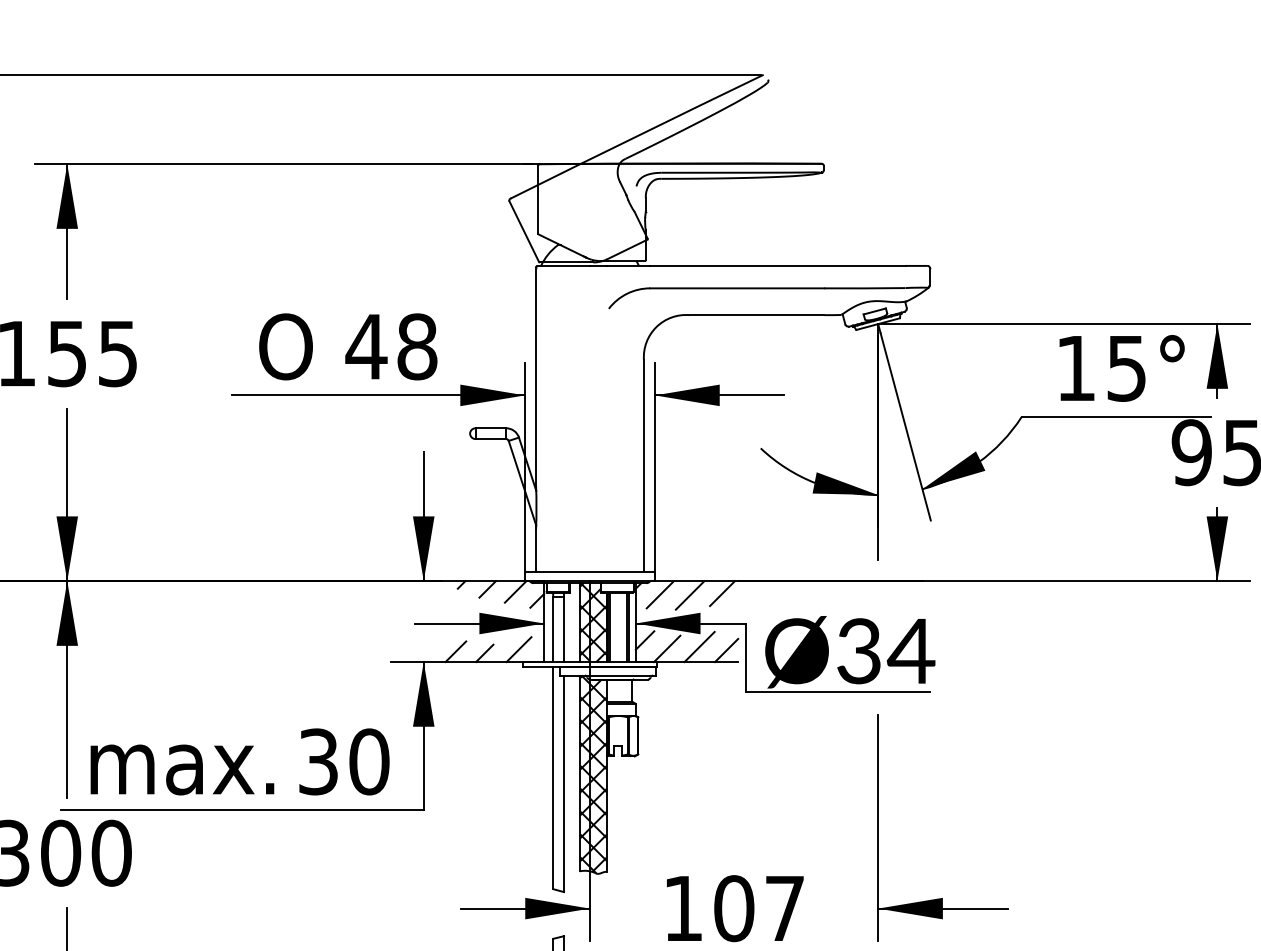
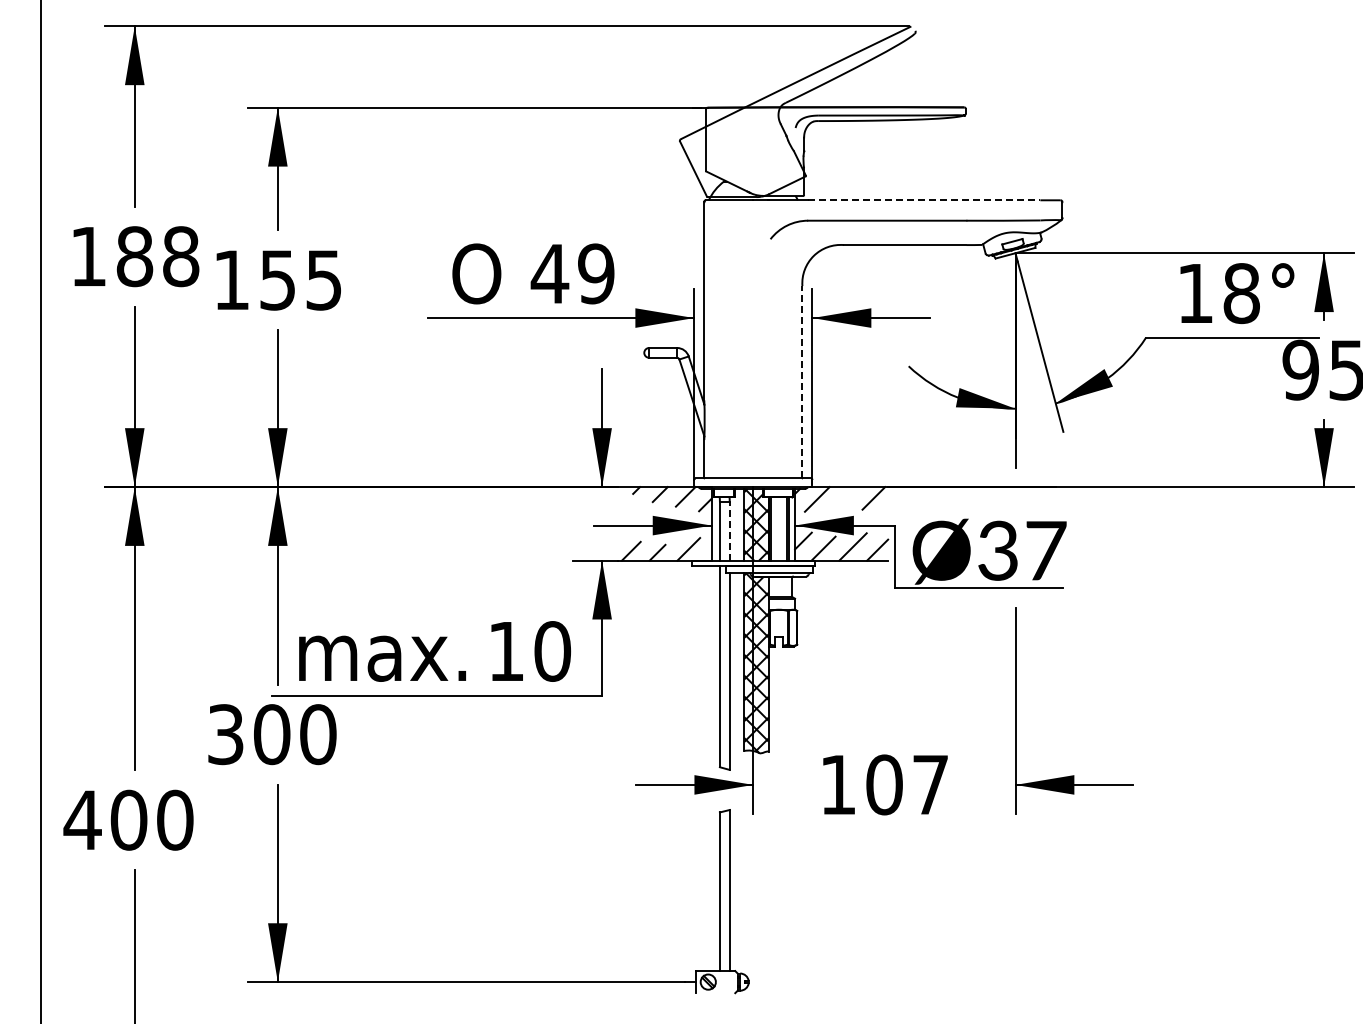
line: (778, 266) -> (924, 200), solid -> dashed
text: (417, 346) -> (596, 273), 48 -> 49
text: (1126, 368) -> (1241, 293), 15° -> 18°
line: (644, 466) -> (802, 382), solid -> dashed
line: (690, 595) -> (844, 500), removed
line: (563, 628) -> (729, 530), solid -> dashed
text: (911, 650) -> (1045, 550), Ø34 -> Ø37
text: (318, 761) -> (506, 651), 30 -> 10

